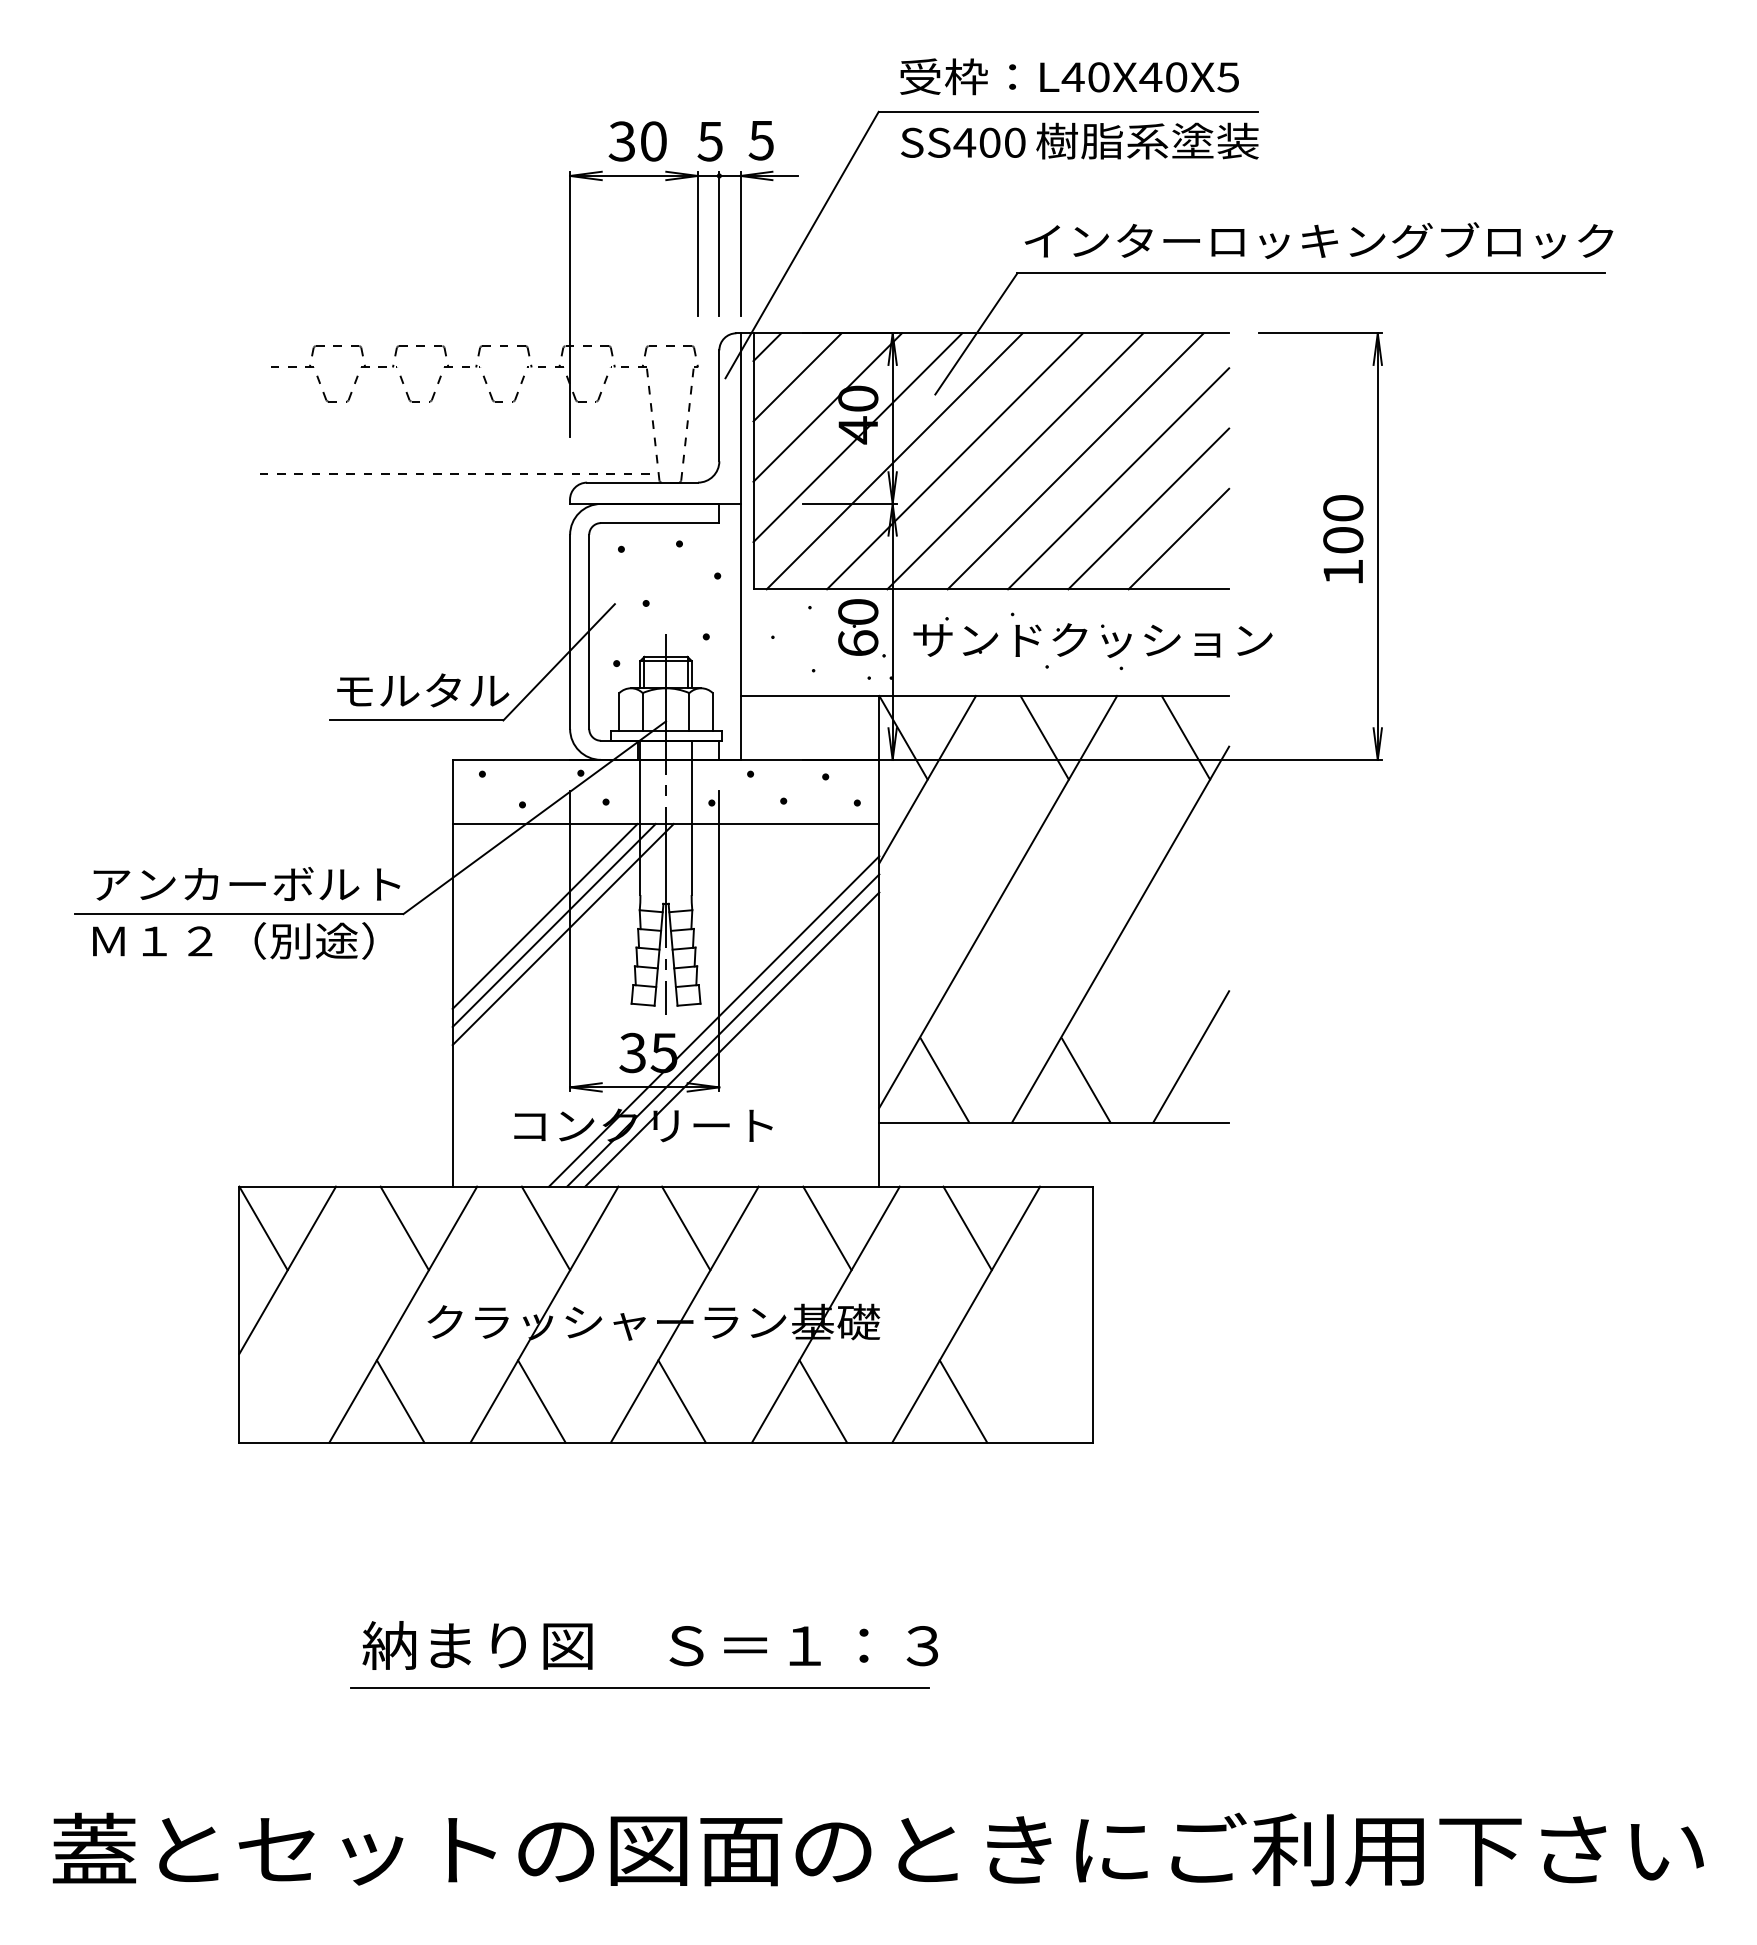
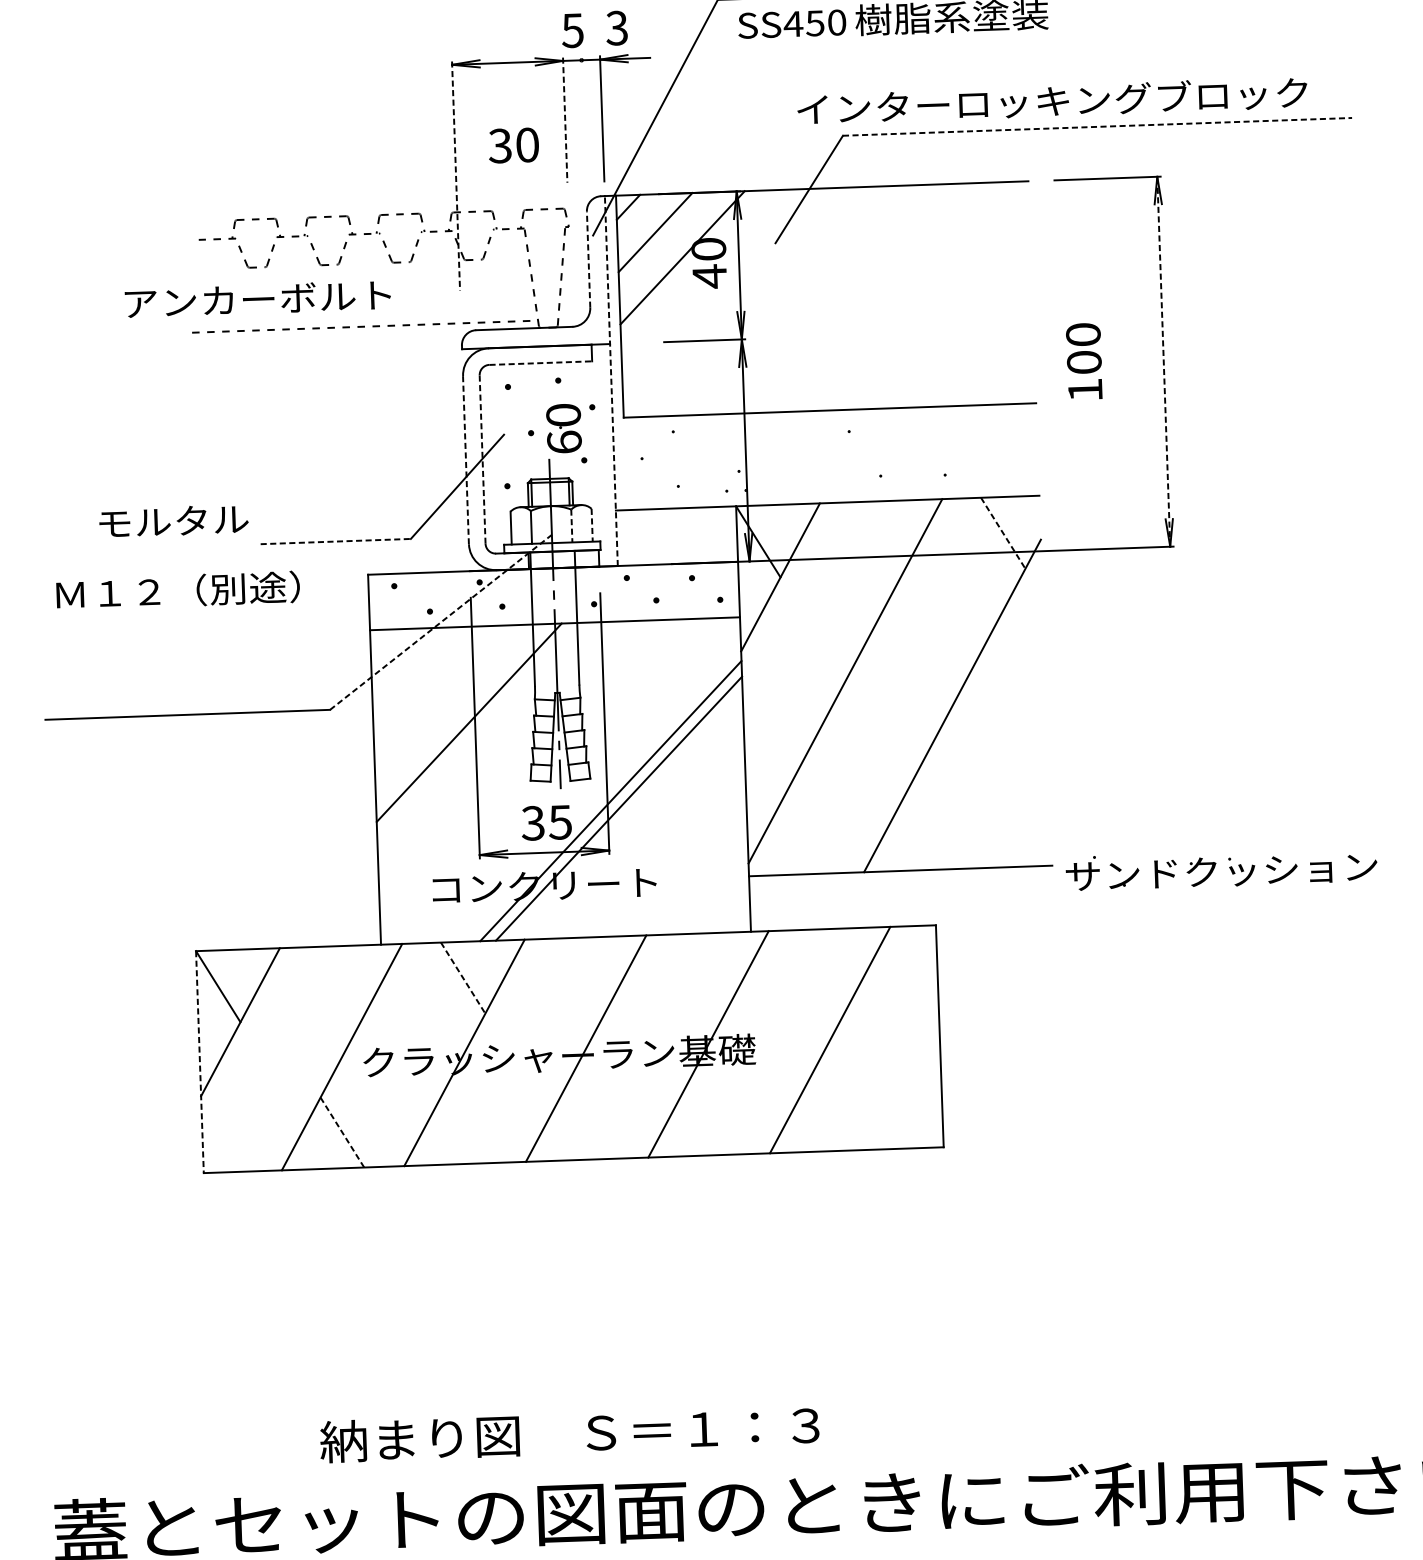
text: (760, 140) -> (616, 28), 5 -> 3
text: (637, 141) -> (513, 145), moved
text: (989, 142) -> (814, 23), SS400 -> SS450
text: (1319, 240) -> (1052, 100), moved
line: (698, 244) -> (565, 120), solid -> dashed
line: (719, 244) -> (583, 119), removed
line: (1310, 273) -> (1097, 126), solid -> dashed
line: (570, 304) -> (456, 176), solid -> dashed
line: (719, 405) -> (588, 259), solid -> dashed
line: (857, 437) -> (709, 282), removed
line: (894, 461) -> (742, 302), removed
line: (955, 461) -> (795, 300), removed
line: (1015, 461) -> (847, 298), removed
line: (1075, 461) -> (899, 297), removed
line: (1118, 478) -> (936, 310), removed
line: (1148, 508) -> (963, 335), removed
line: (660, 523) -> (541, 363), solid -> dashed
line: (1178, 538) -> (990, 360), removed
text: (1343, 539) -> (1084, 361), moved
line: (740, 546) -> (611, 380), solid -> dashed
line: (1377, 546) -> (1163, 361), solid -> dashed
text: (858, 627) -> (564, 428), moved
line: (570, 631) -> (466, 459), solid -> dashed
line: (589, 631) -> (482, 459), solid -> dashed
text: (1092, 637) -> (1221, 869), moved
text: (423, 690) -> (174, 521), moved
line: (689, 712) -> (571, 526), solid -> dashed
line: (712, 712) -> (591, 525), solid -> dashed
line: (416, 720) -> (335, 541), solid -> dashed
line: (1044, 737) -> (880, 537), removed
line: (1186, 738) -> (1003, 533), solid -> dashed
line: (534, 817) -> (440, 622), solid -> dashed
text: (246, 883) -> (257, 298), moved
line: (544, 915) -> (452, 706), removed
line: (553, 924) -> (460, 714), removed
text: (233, 940) -> (178, 590), moved
line: (714, 1021) -> (603, 793), removed
line: (1191, 1056) -> (1017, 809), removed
line: (944, 1080) -> (804, 837), removed
line: (1086, 1080) -> (927, 833), removed
line: (404, 1228) -> (340, 982), removed
line: (546, 1228) -> (463, 978), solid -> dashed
line: (686, 1228) -> (585, 973), removed
line: (827, 1228) -> (707, 969), removed
line: (967, 1228) -> (828, 965), removed
line: (239, 1314) -> (200, 1062), solid -> dashed
line: (400, 1401) -> (342, 1132), solid -> dashed
line: (541, 1401) -> (464, 1128), removed
line: (681, 1401) -> (585, 1124), removed
line: (823, 1401) -> (709, 1119), removed
line: (963, 1401) -> (830, 1115), removed
text: (649, 1645) -> (568, 1433), moved
line: (639, 1687) -> (558, 1373), removed

